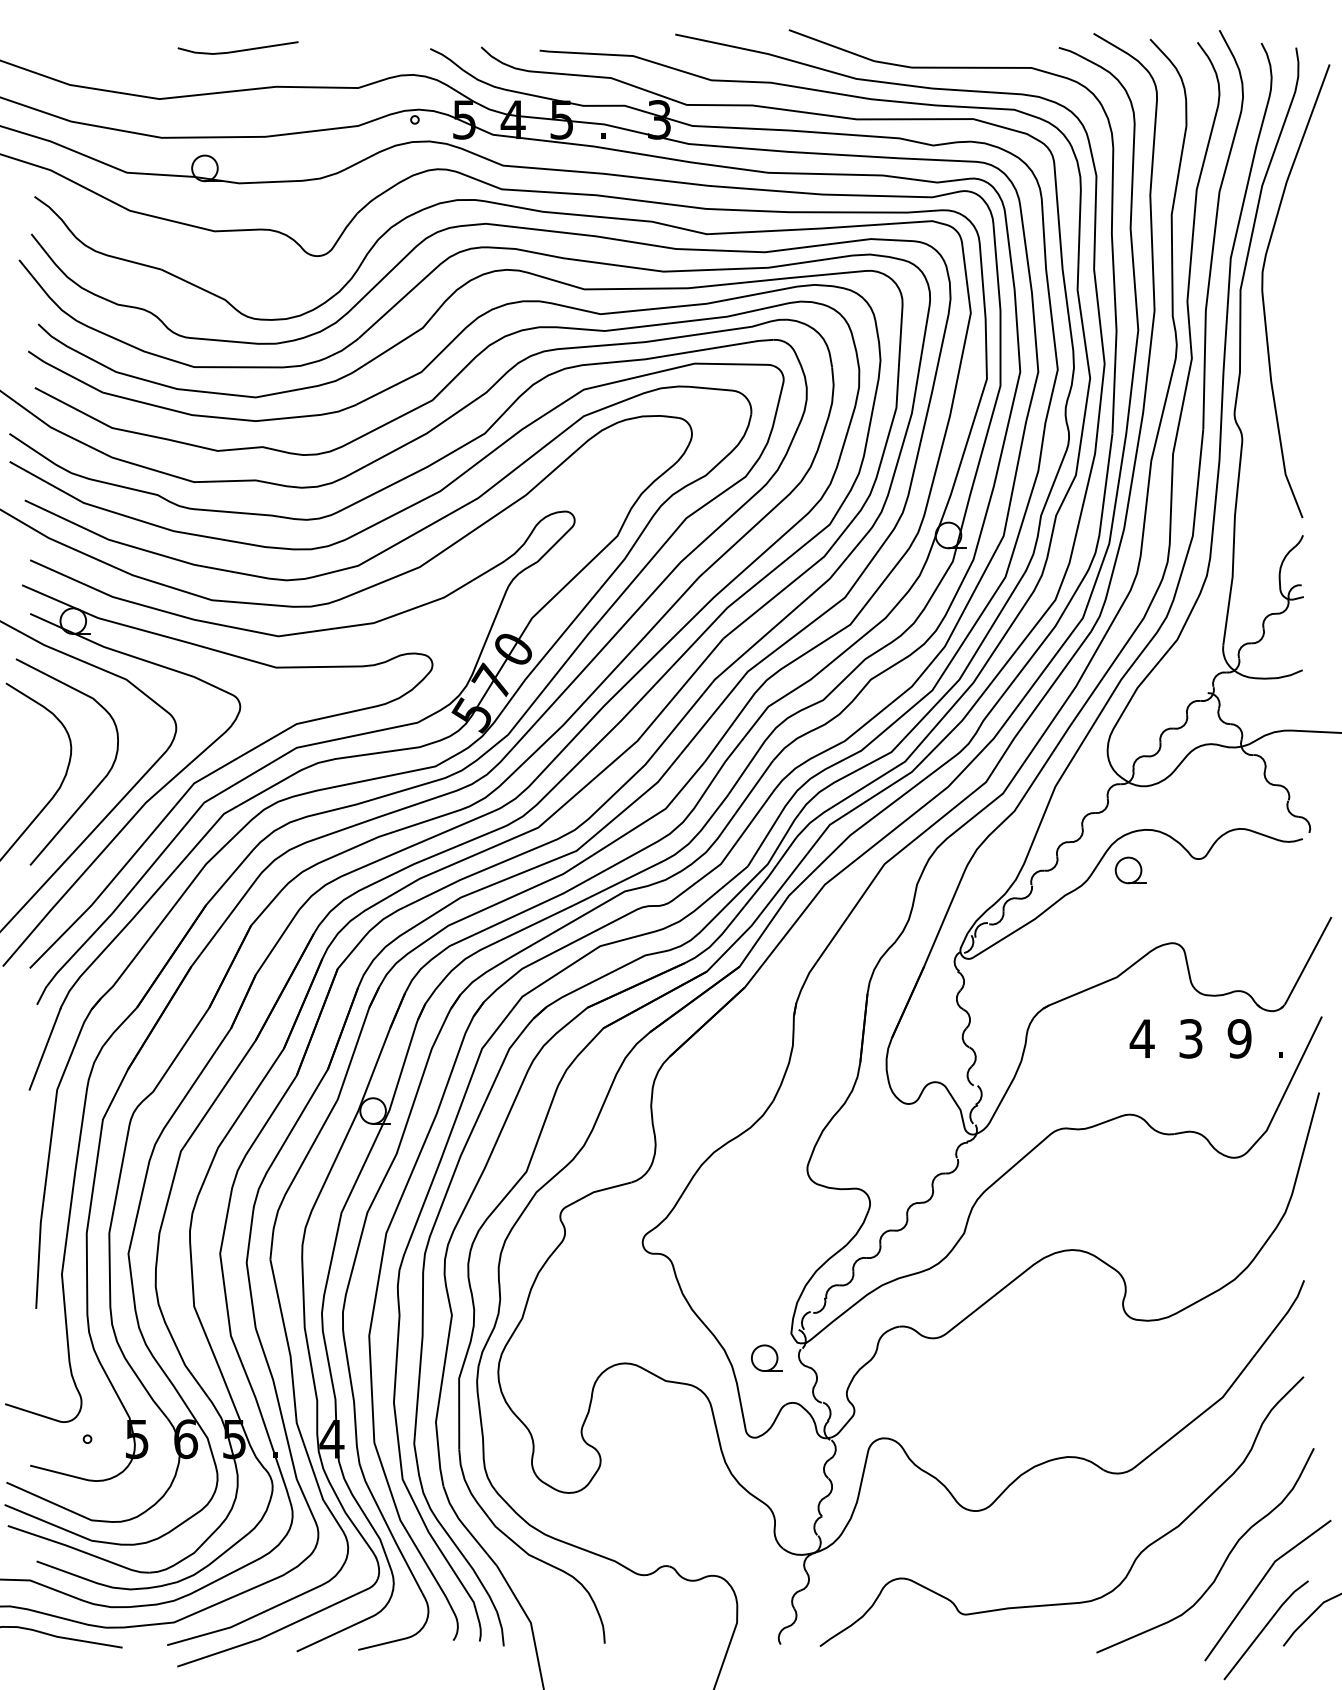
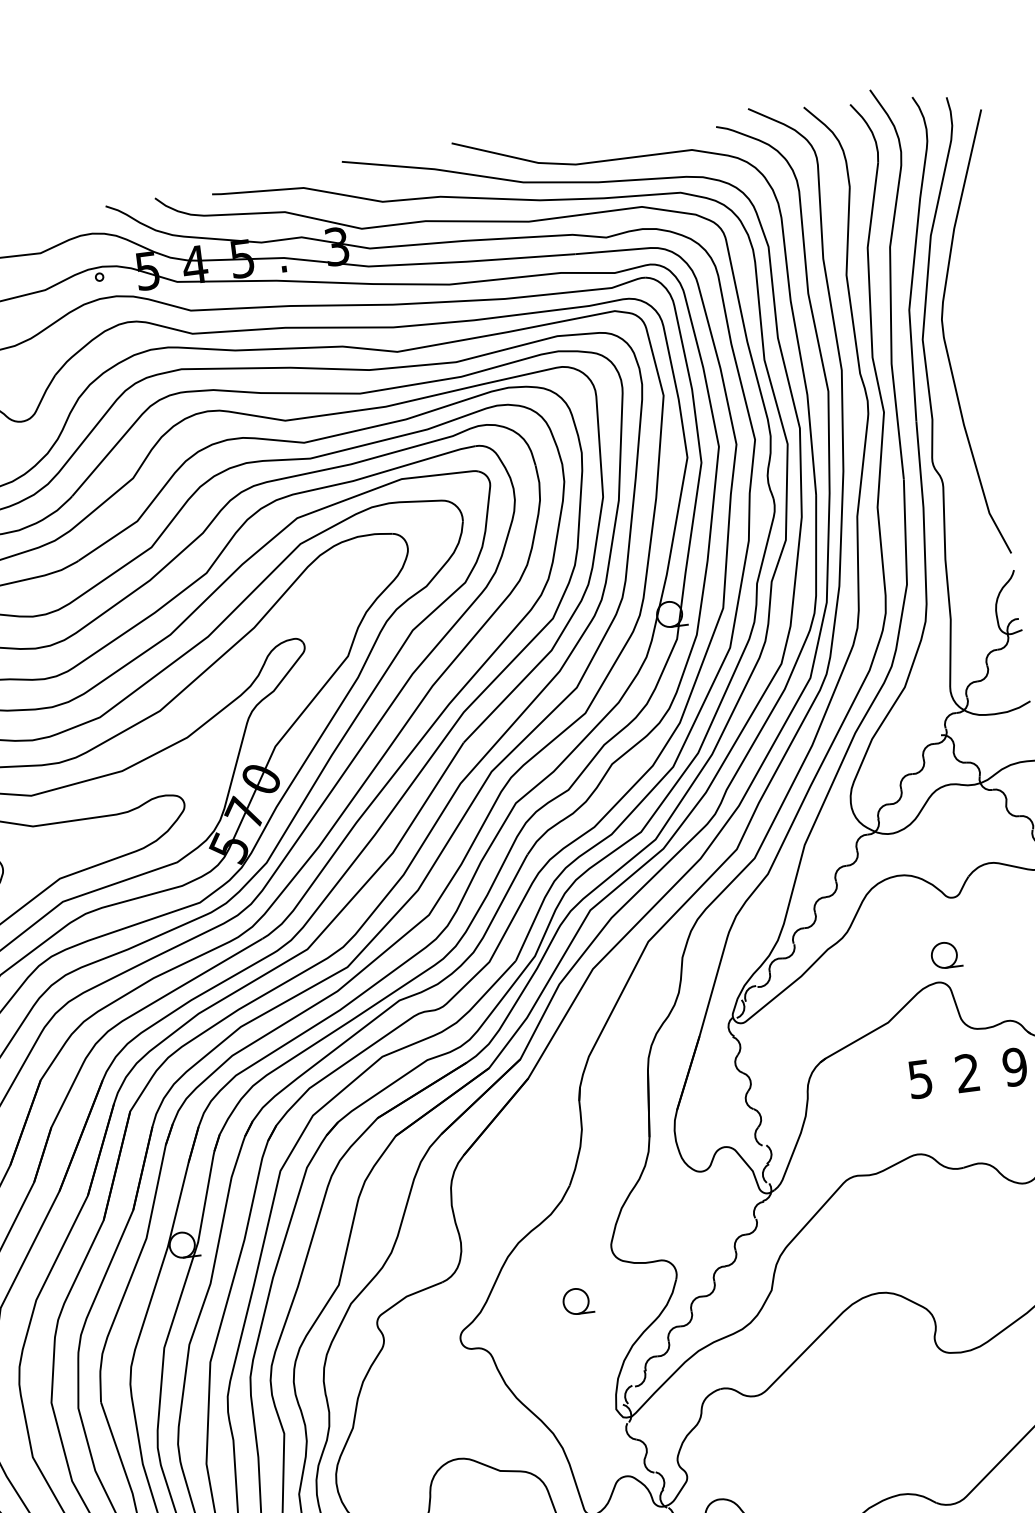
part: (1130, 870) -> (946, 955), moved
text: (1141, 1038) -> (919, 1079), 4 -> 5
text: (1190, 1038) -> (967, 1072), 3 -> 2
part: (766, 1357) -> (577, 1300), moved

